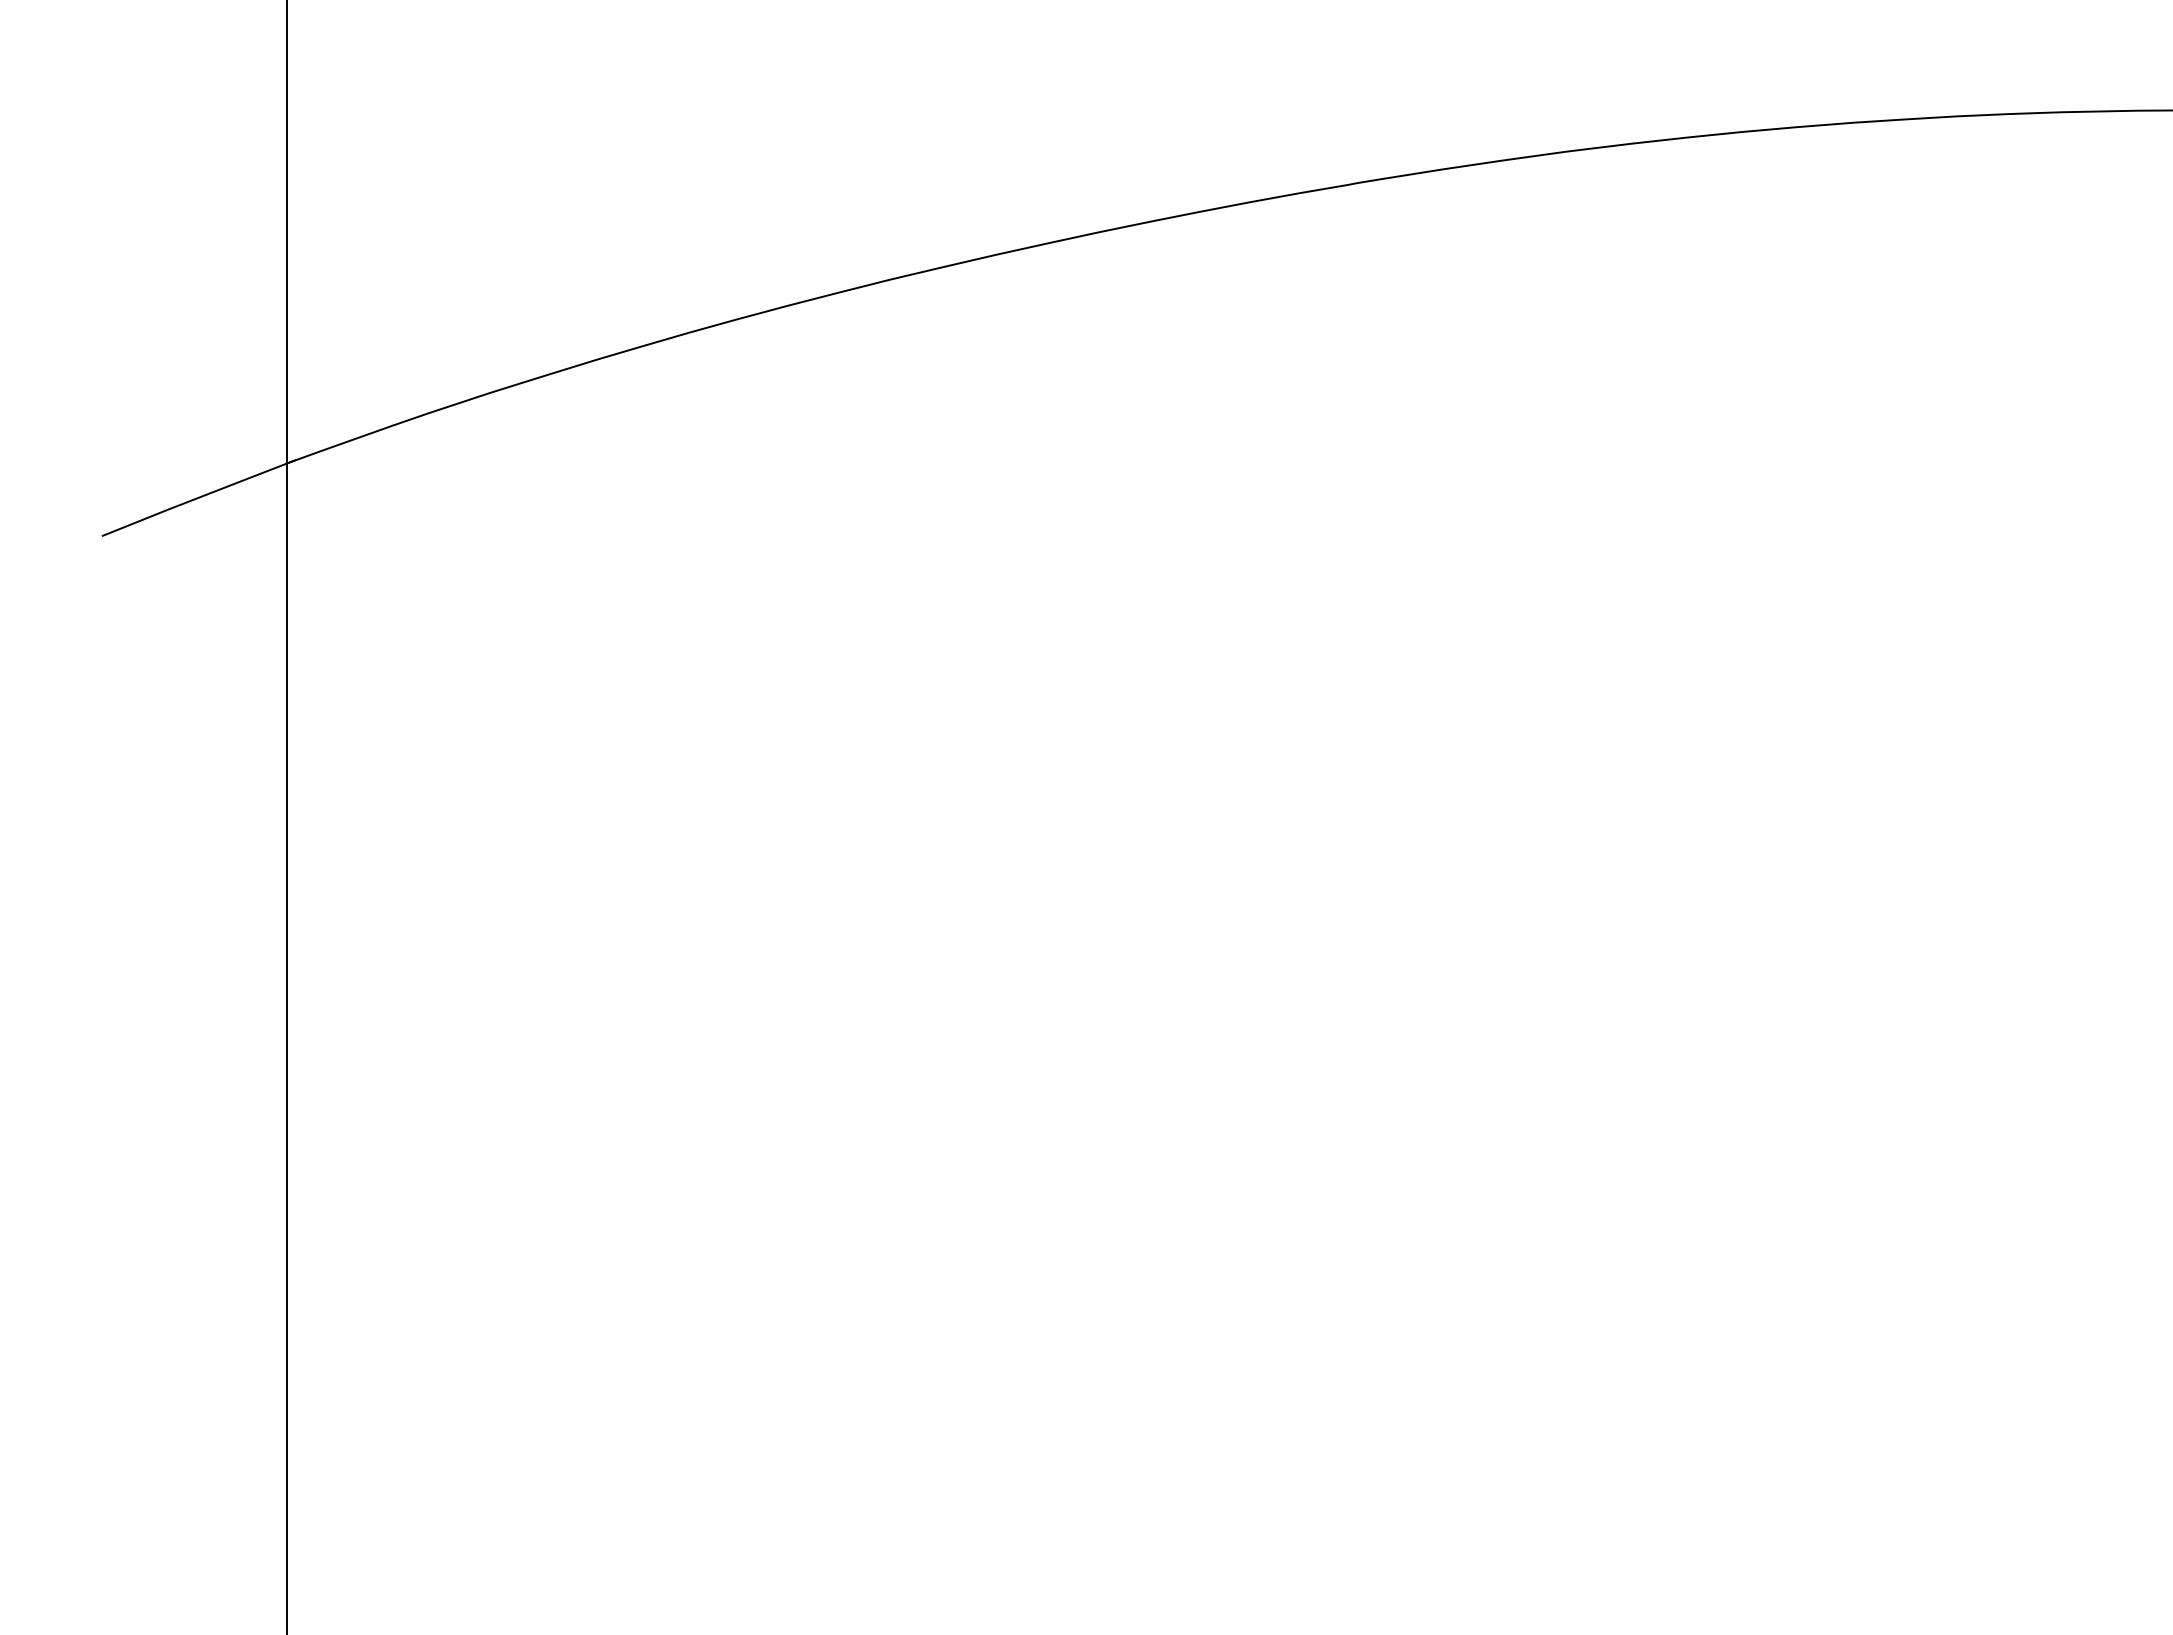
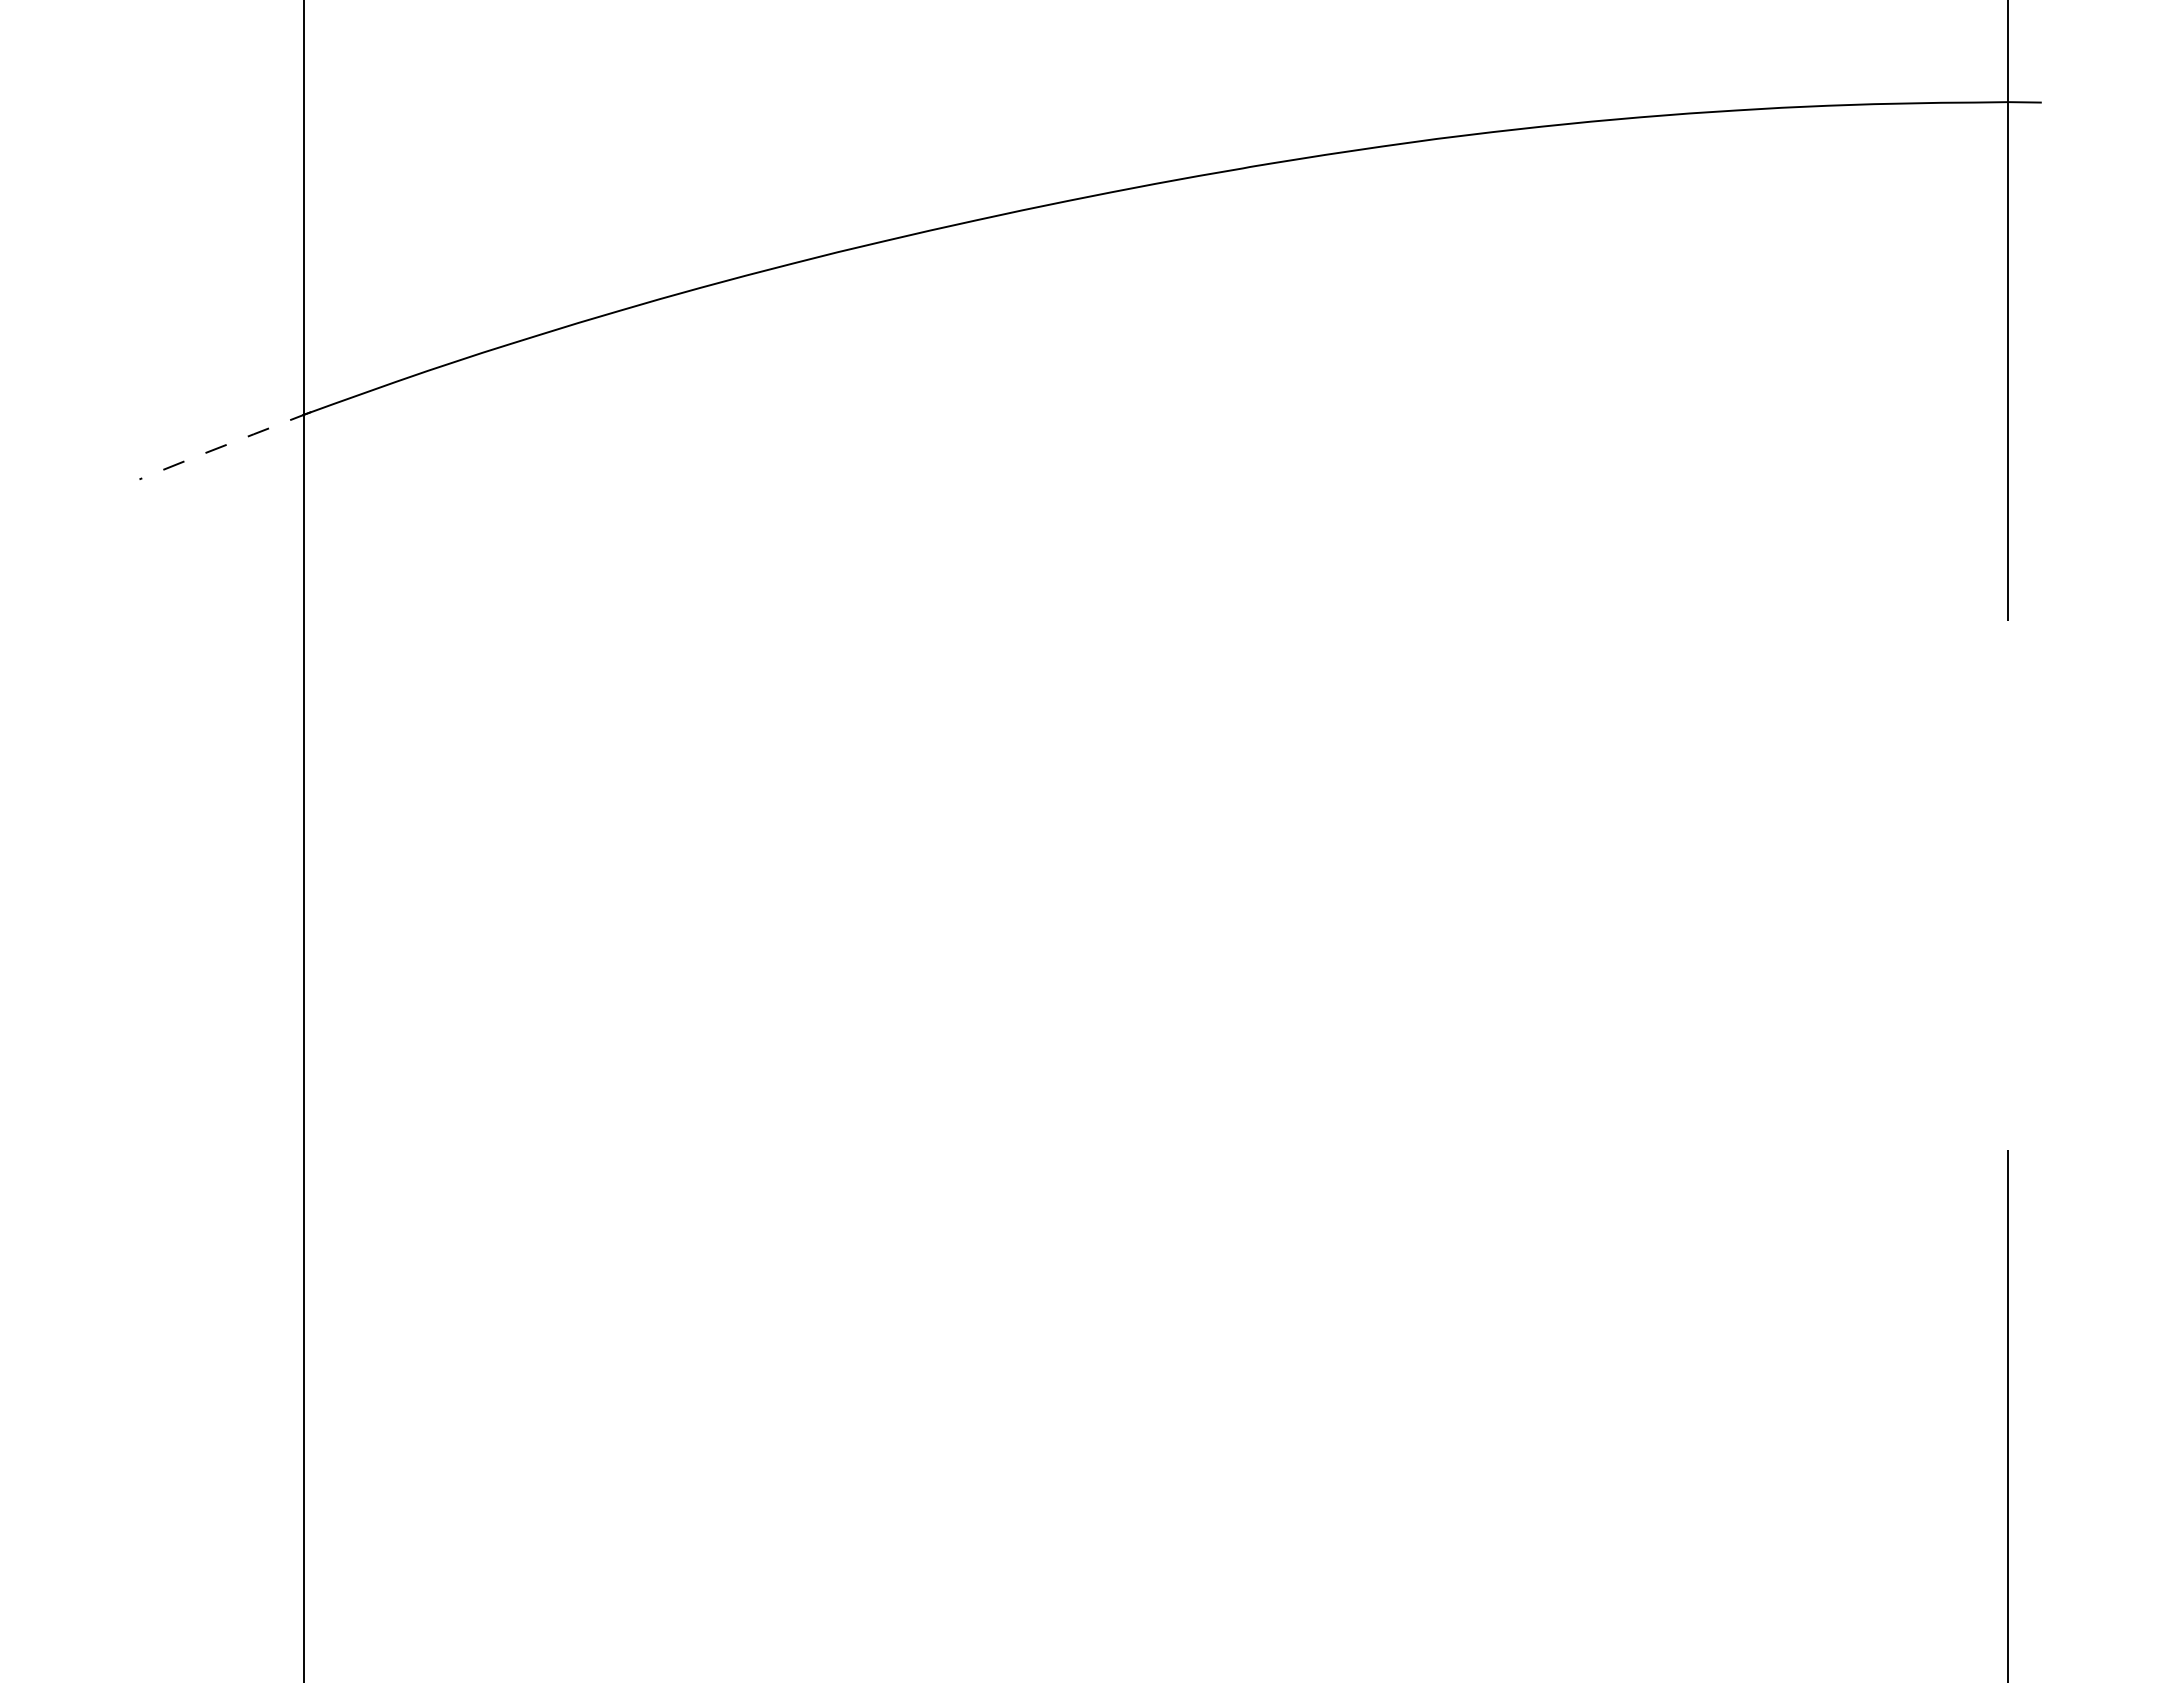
line: (199, 497) -> (225, 445), solid -> dashed

